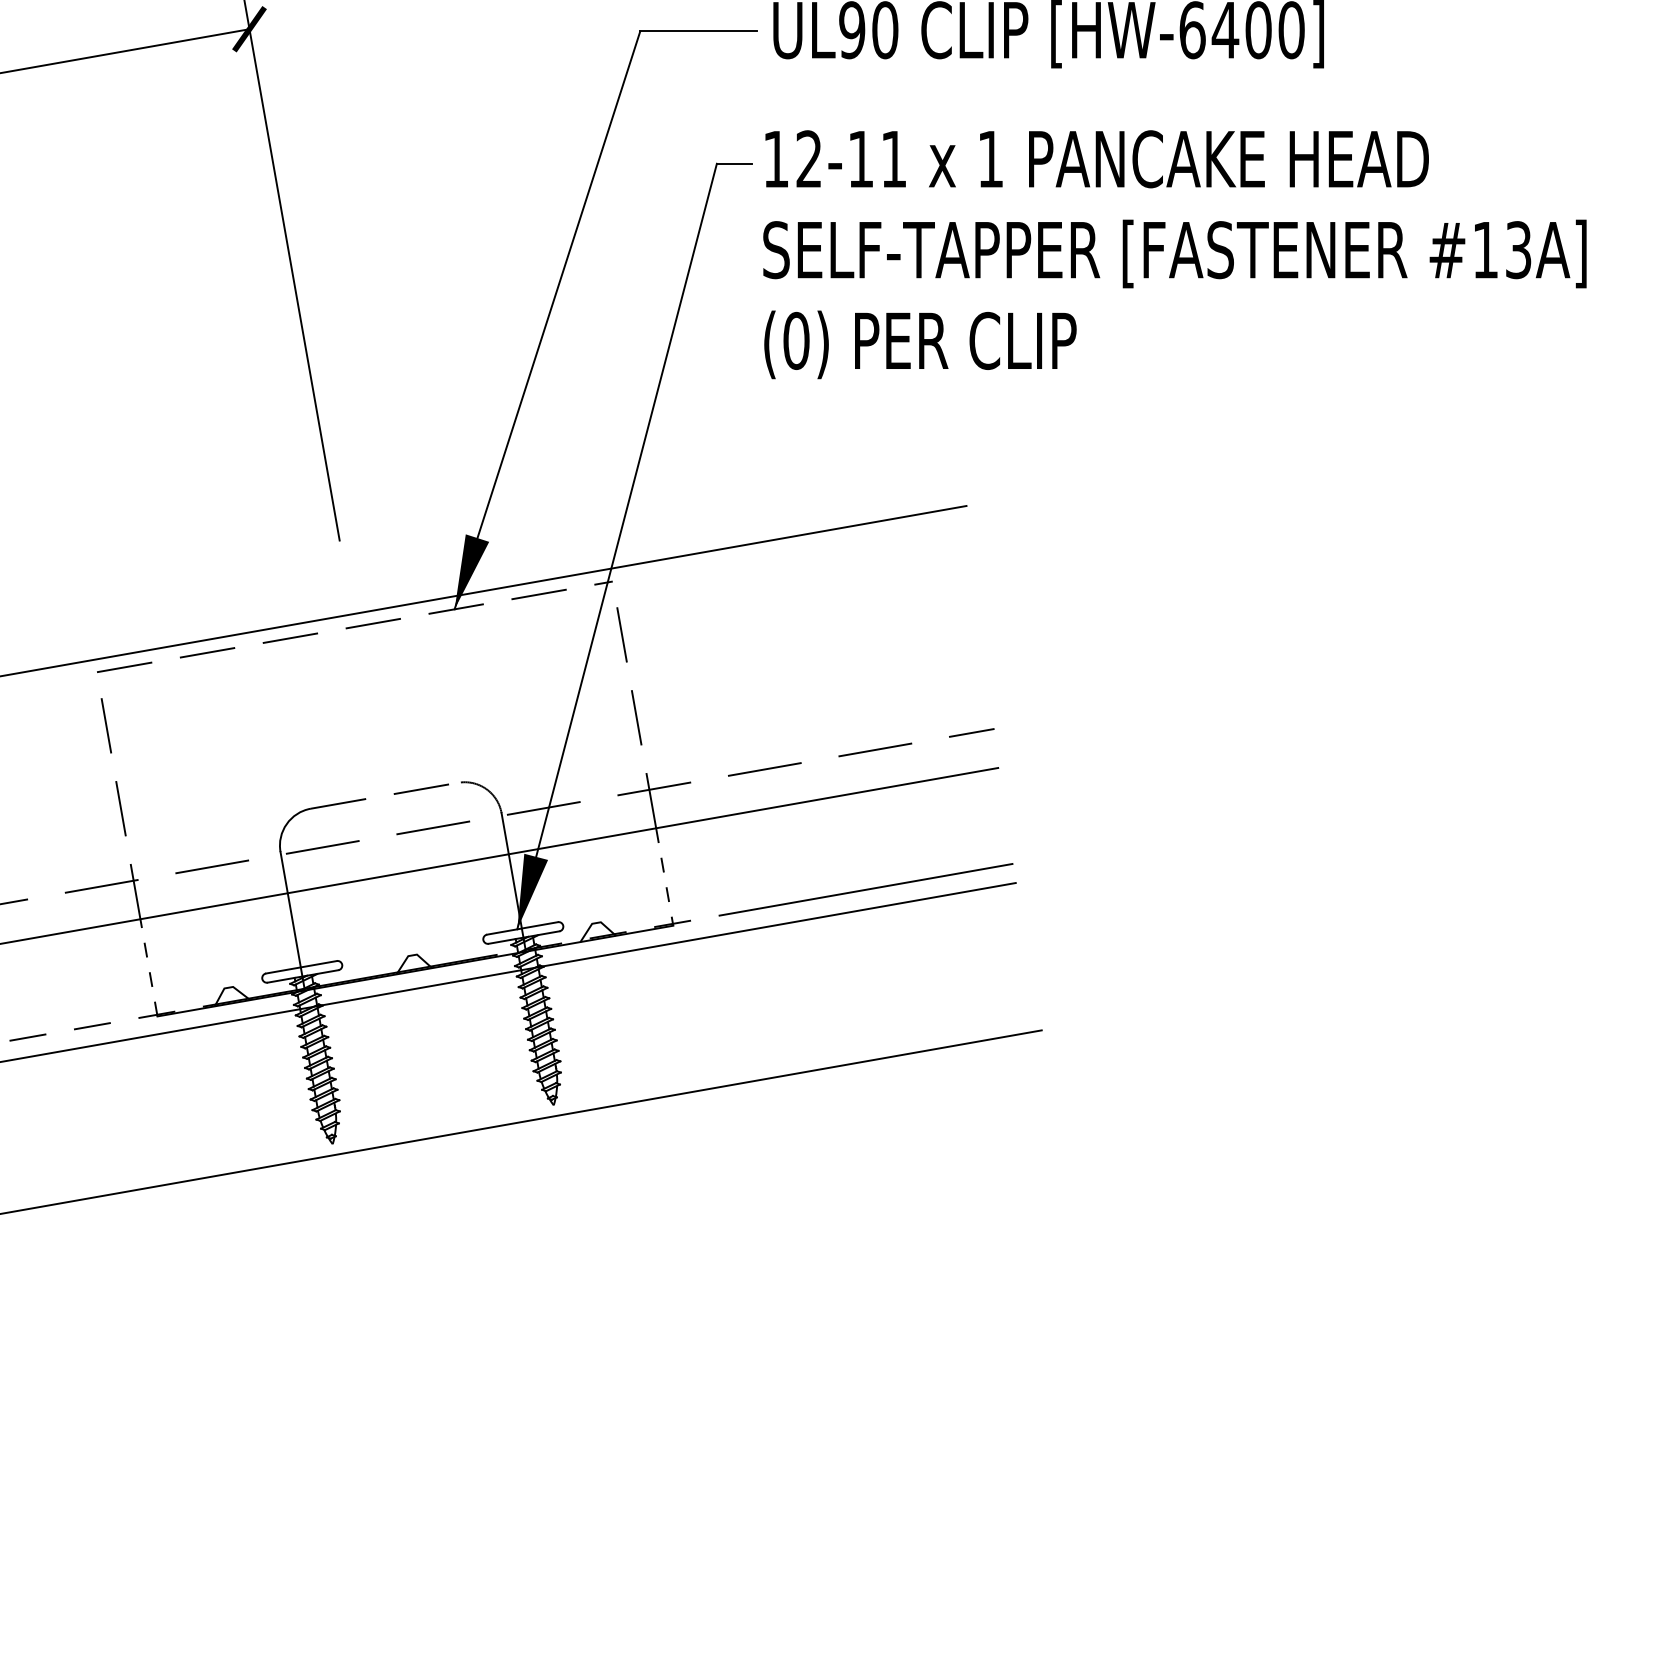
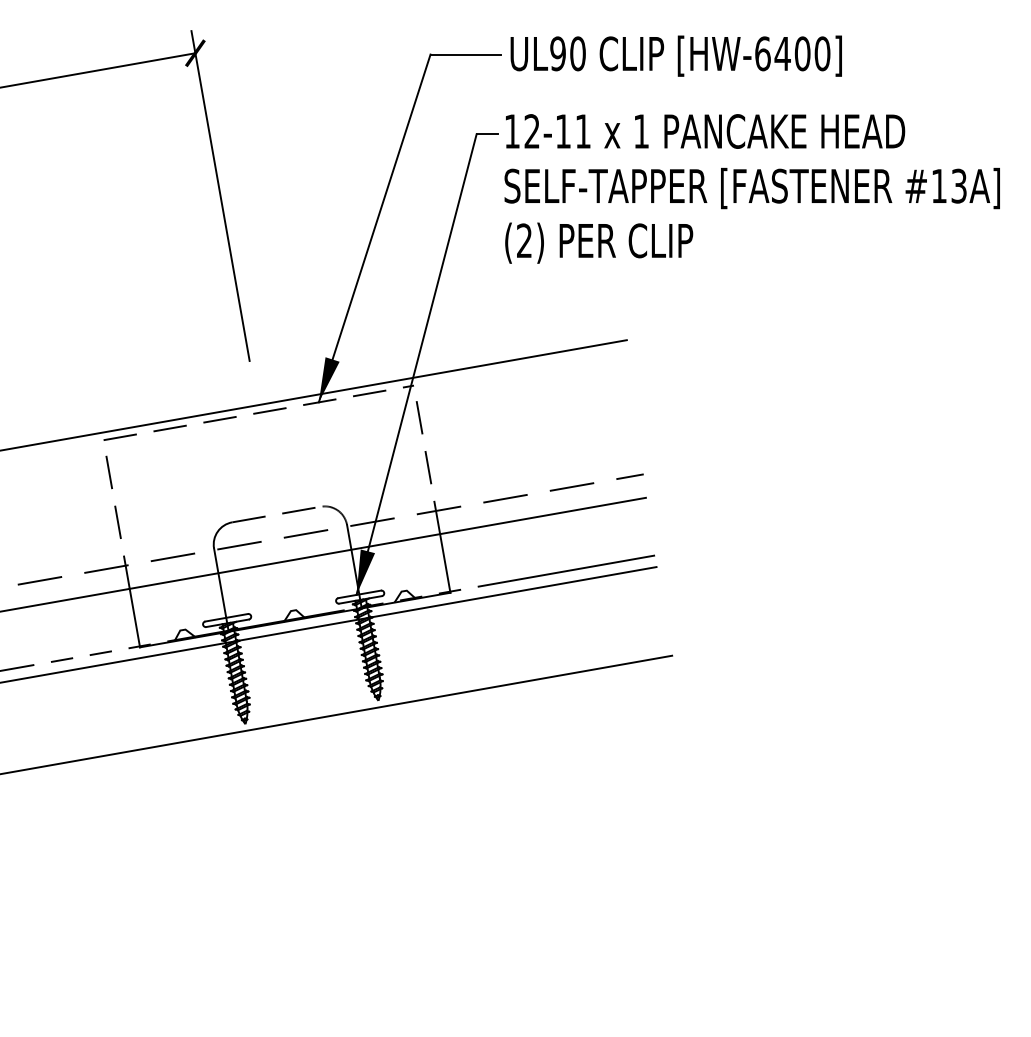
text: (796, 340) -> (524, 240), (0) -> (2)
line: (665, 877) -> (445, 563), dashed -> solid
line: (148, 968) -> (134, 618), dashed -> solid

